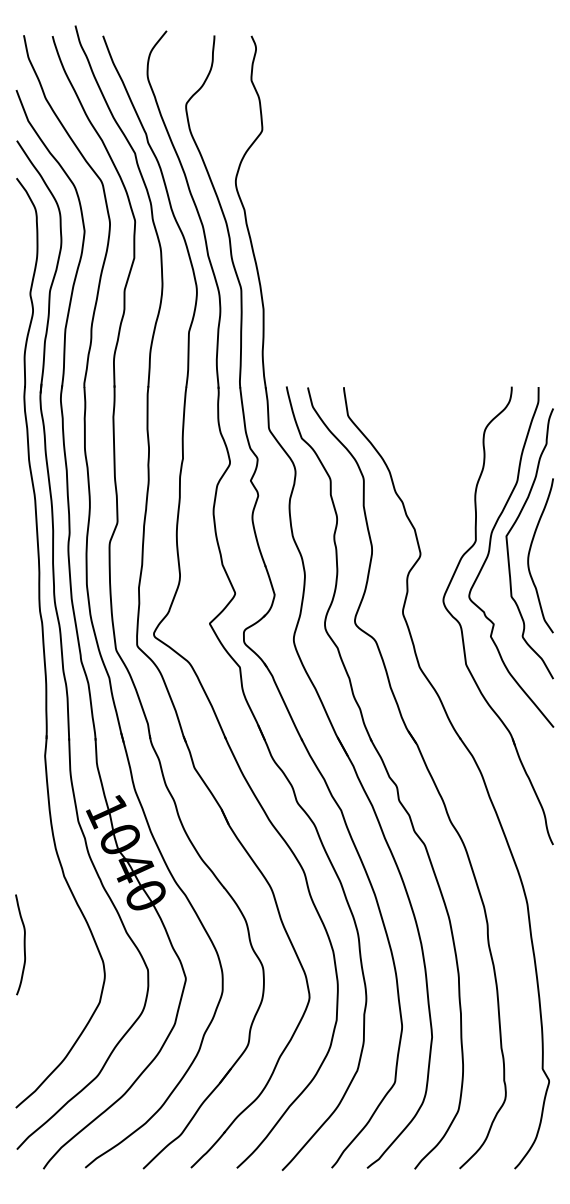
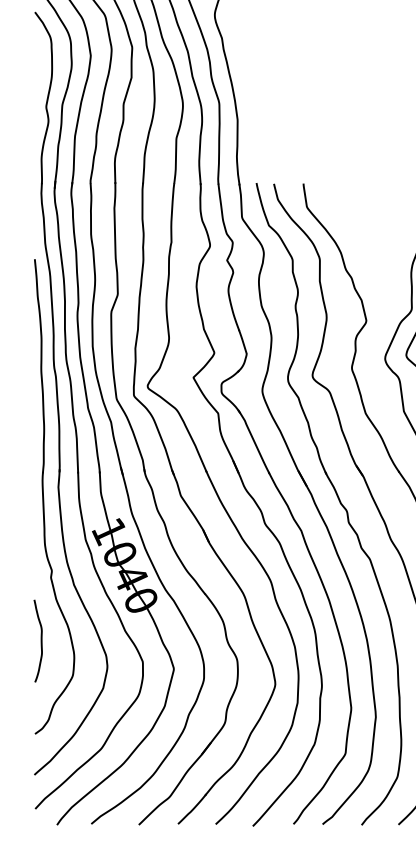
part: (27, 768) -> (43, 496), added

